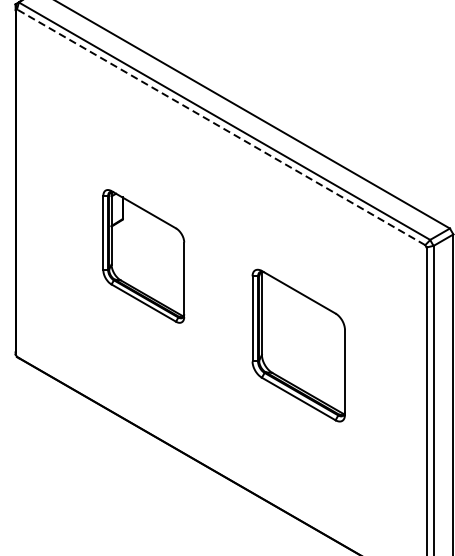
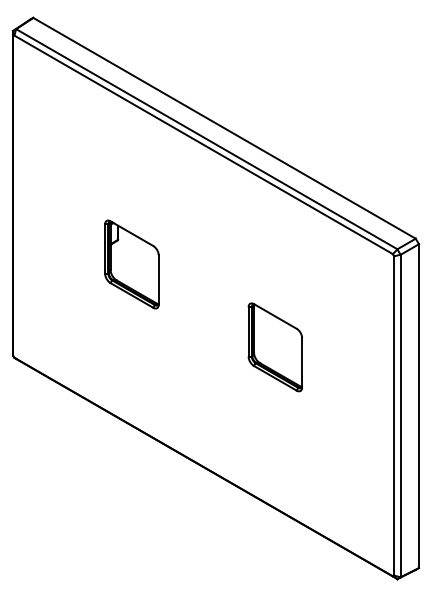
line: (220, 126) -> (203, 144), dashed -> solid
part: (143, 256) -> (131, 264), size x0.71
part: (297, 345) -> (274, 347), size x0.62

